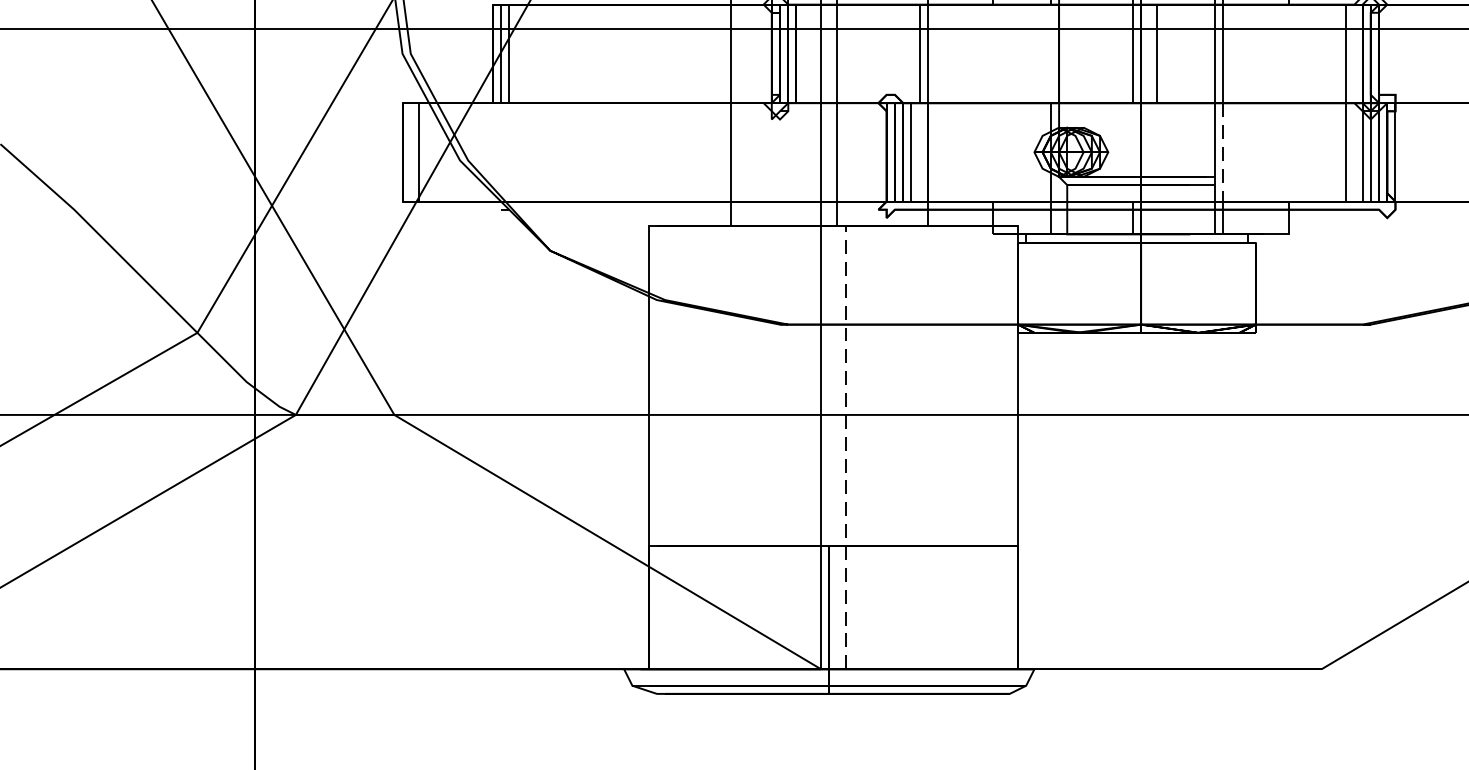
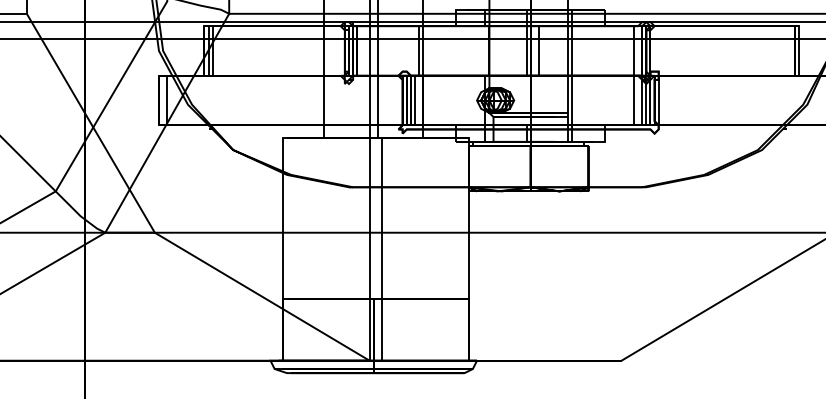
line: (1224, 152) -> (572, 100), dashed -> solid
line: (846, 448) -> (382, 249), dashed -> solid

